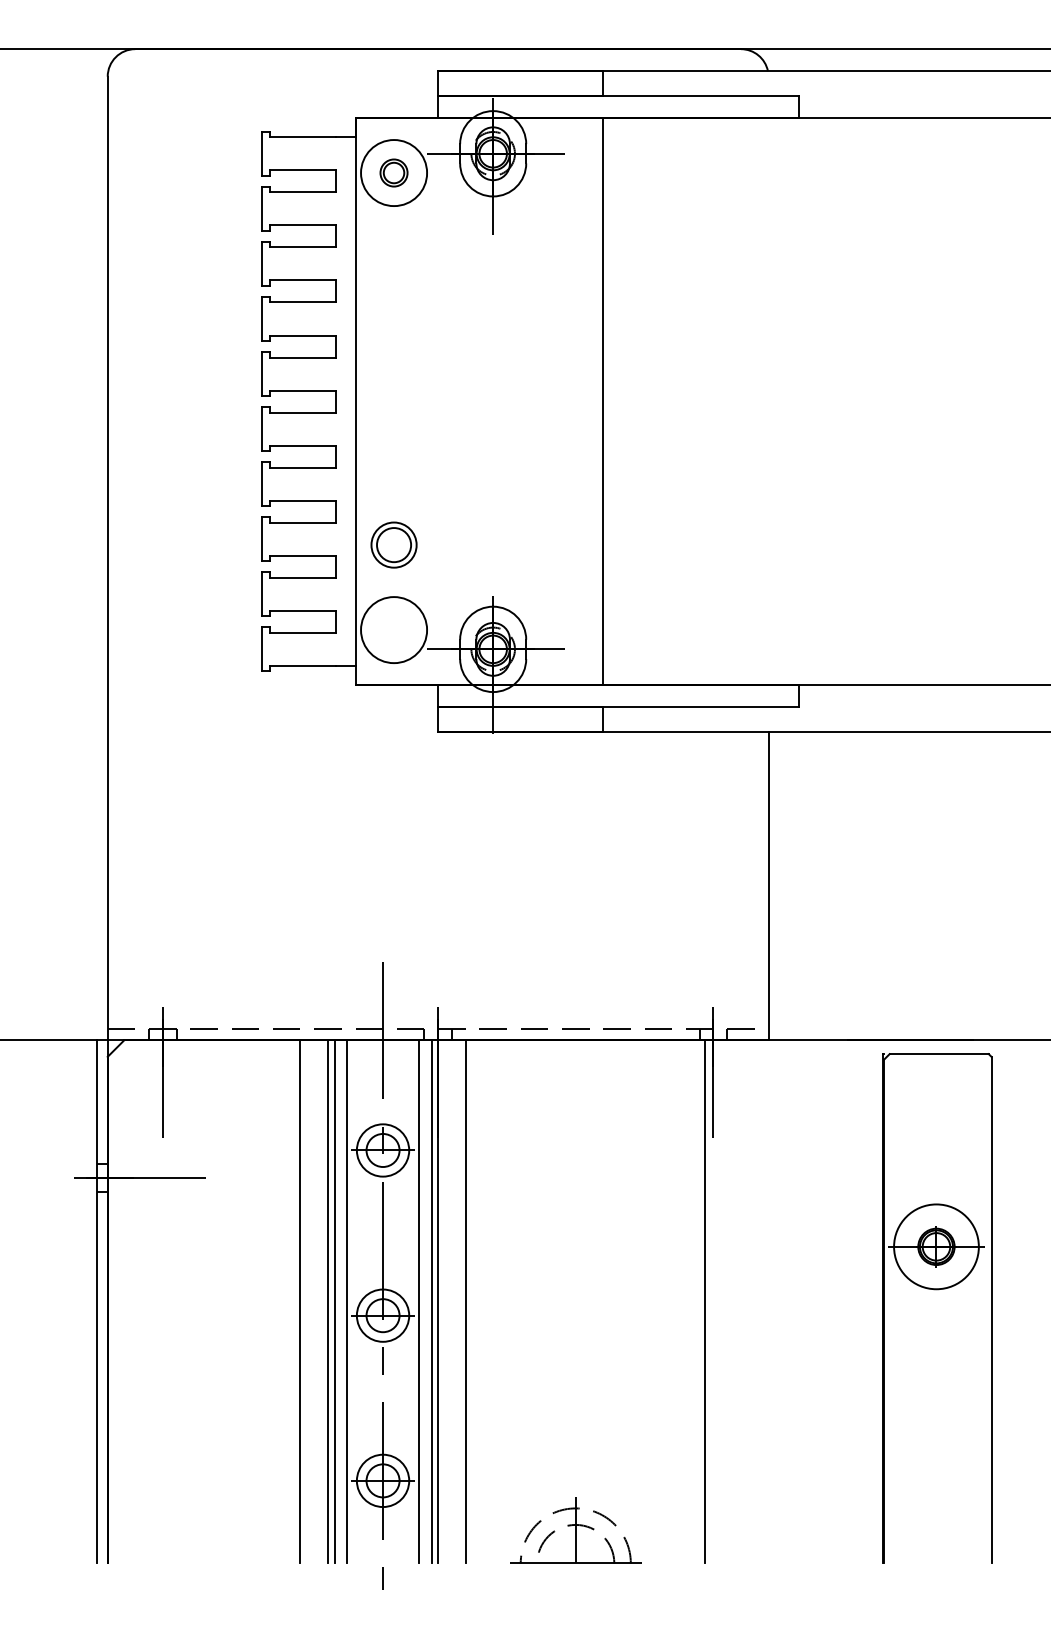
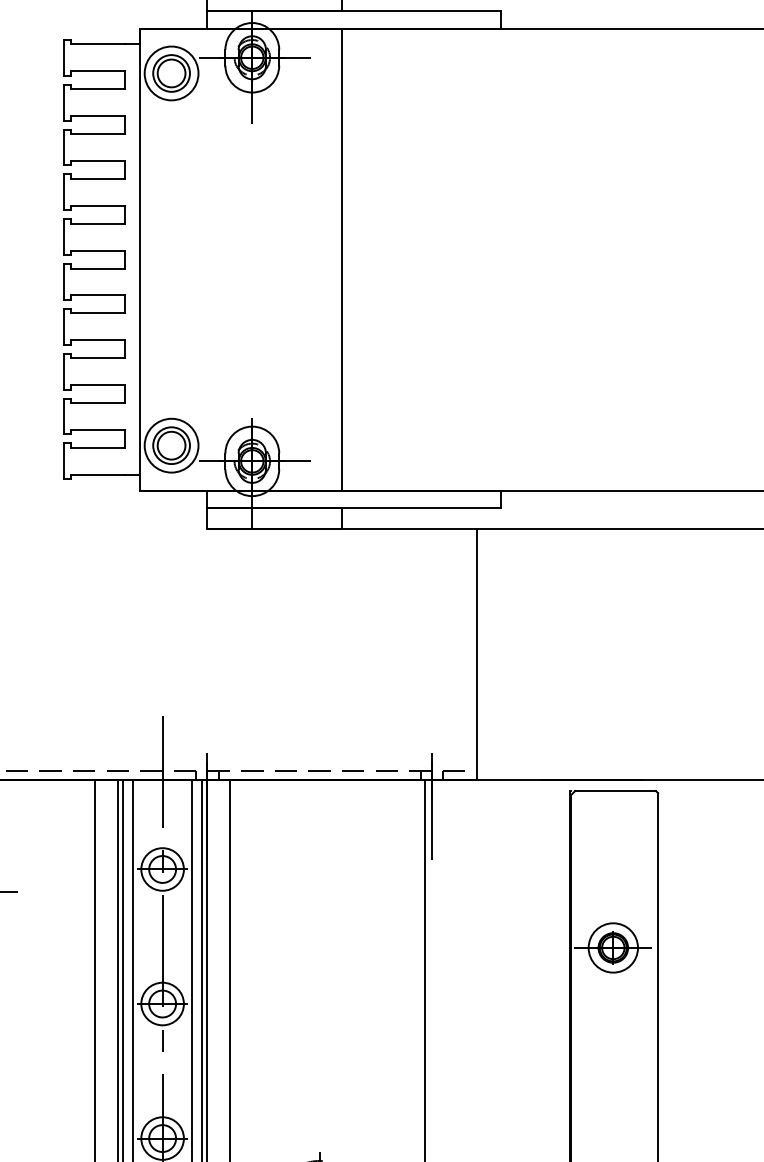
part: (393, 172) -> (171, 73), size x1.67
part: (393, 544) -> (171, 445), moved
circle: (936, 1246) -> (613, 947), size x0.71

